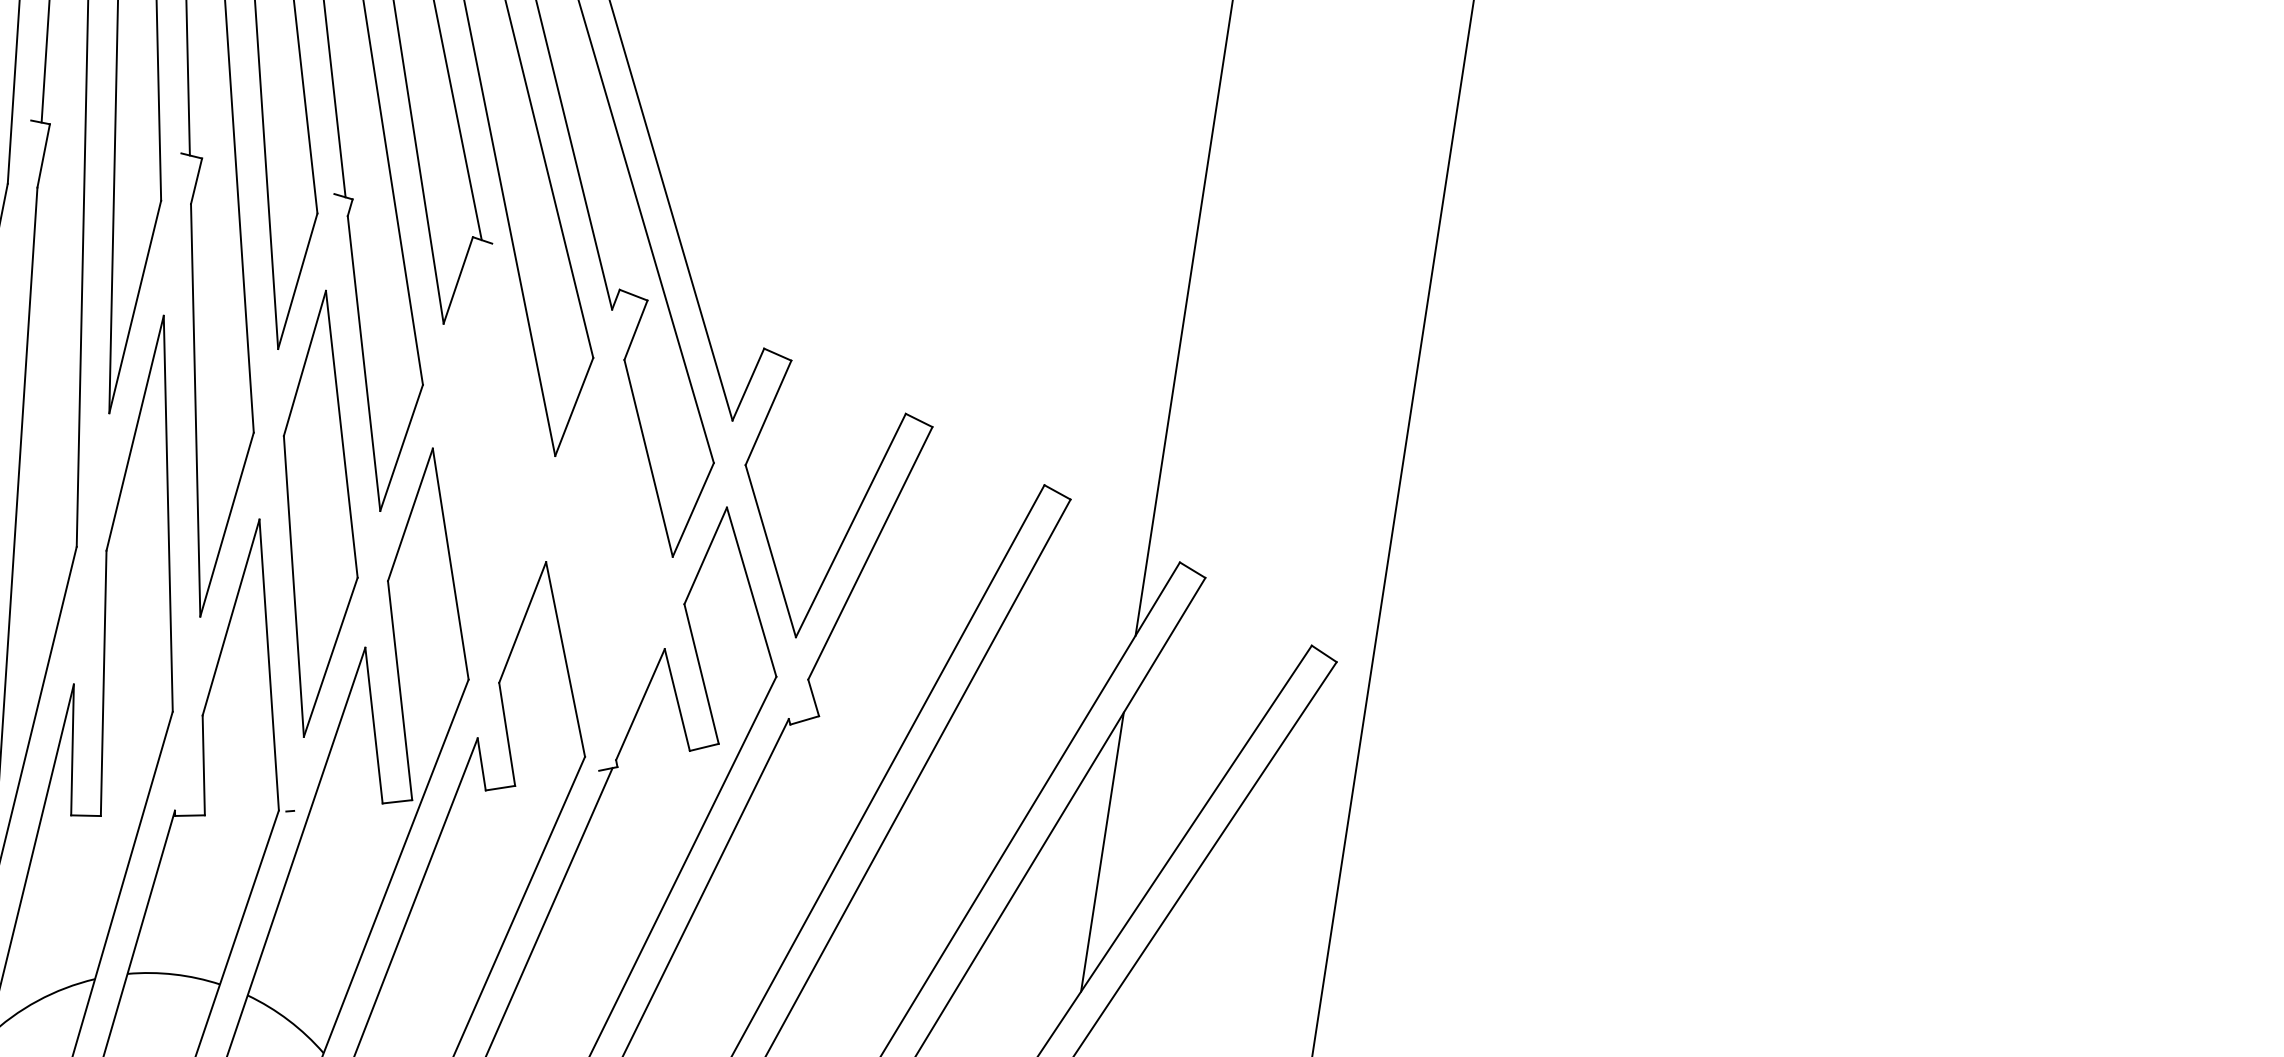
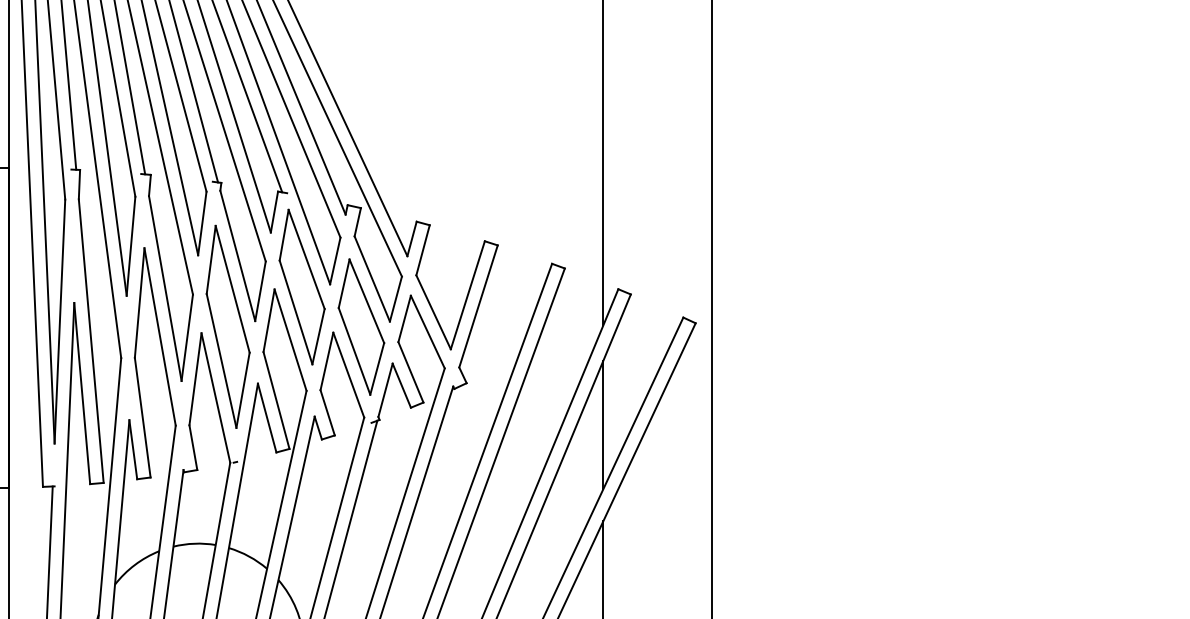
part: (492, 451) -> (301, 286), added
part: (609, 557) -> (361, 326), added

